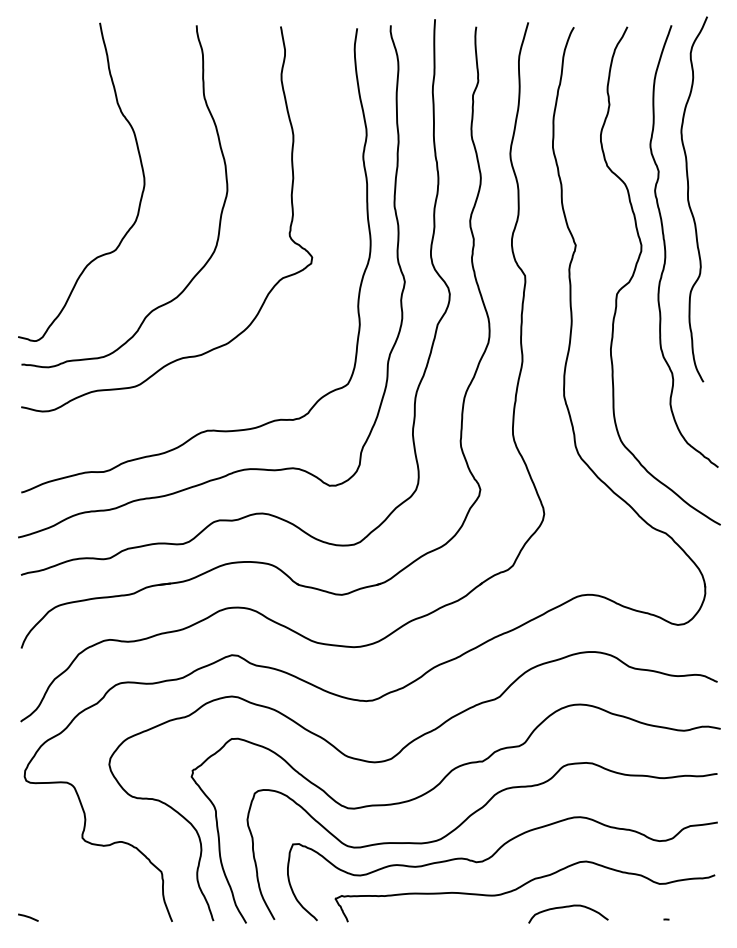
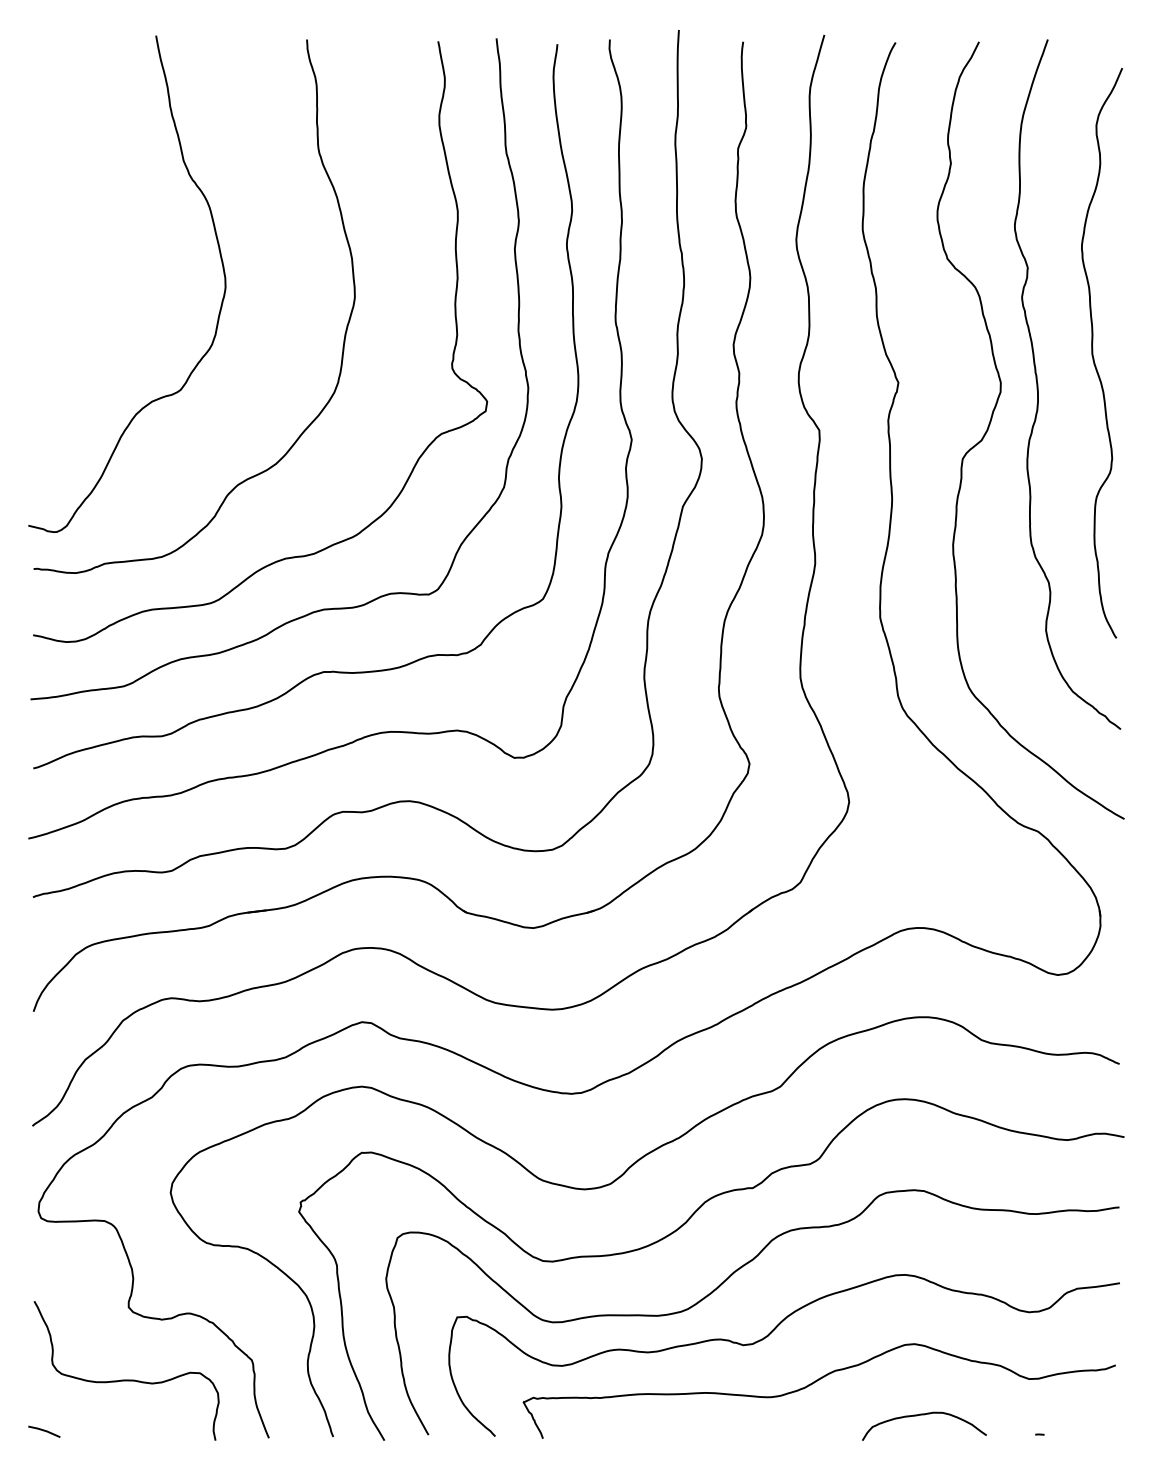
curve: (689, 200) -> (1094, 354), moved
curve: (332, 225) -> (518, 351), added
curve: (80, 883) -> (125, 1378), added
curve: (568, 907) -> (924, 1415), moved

